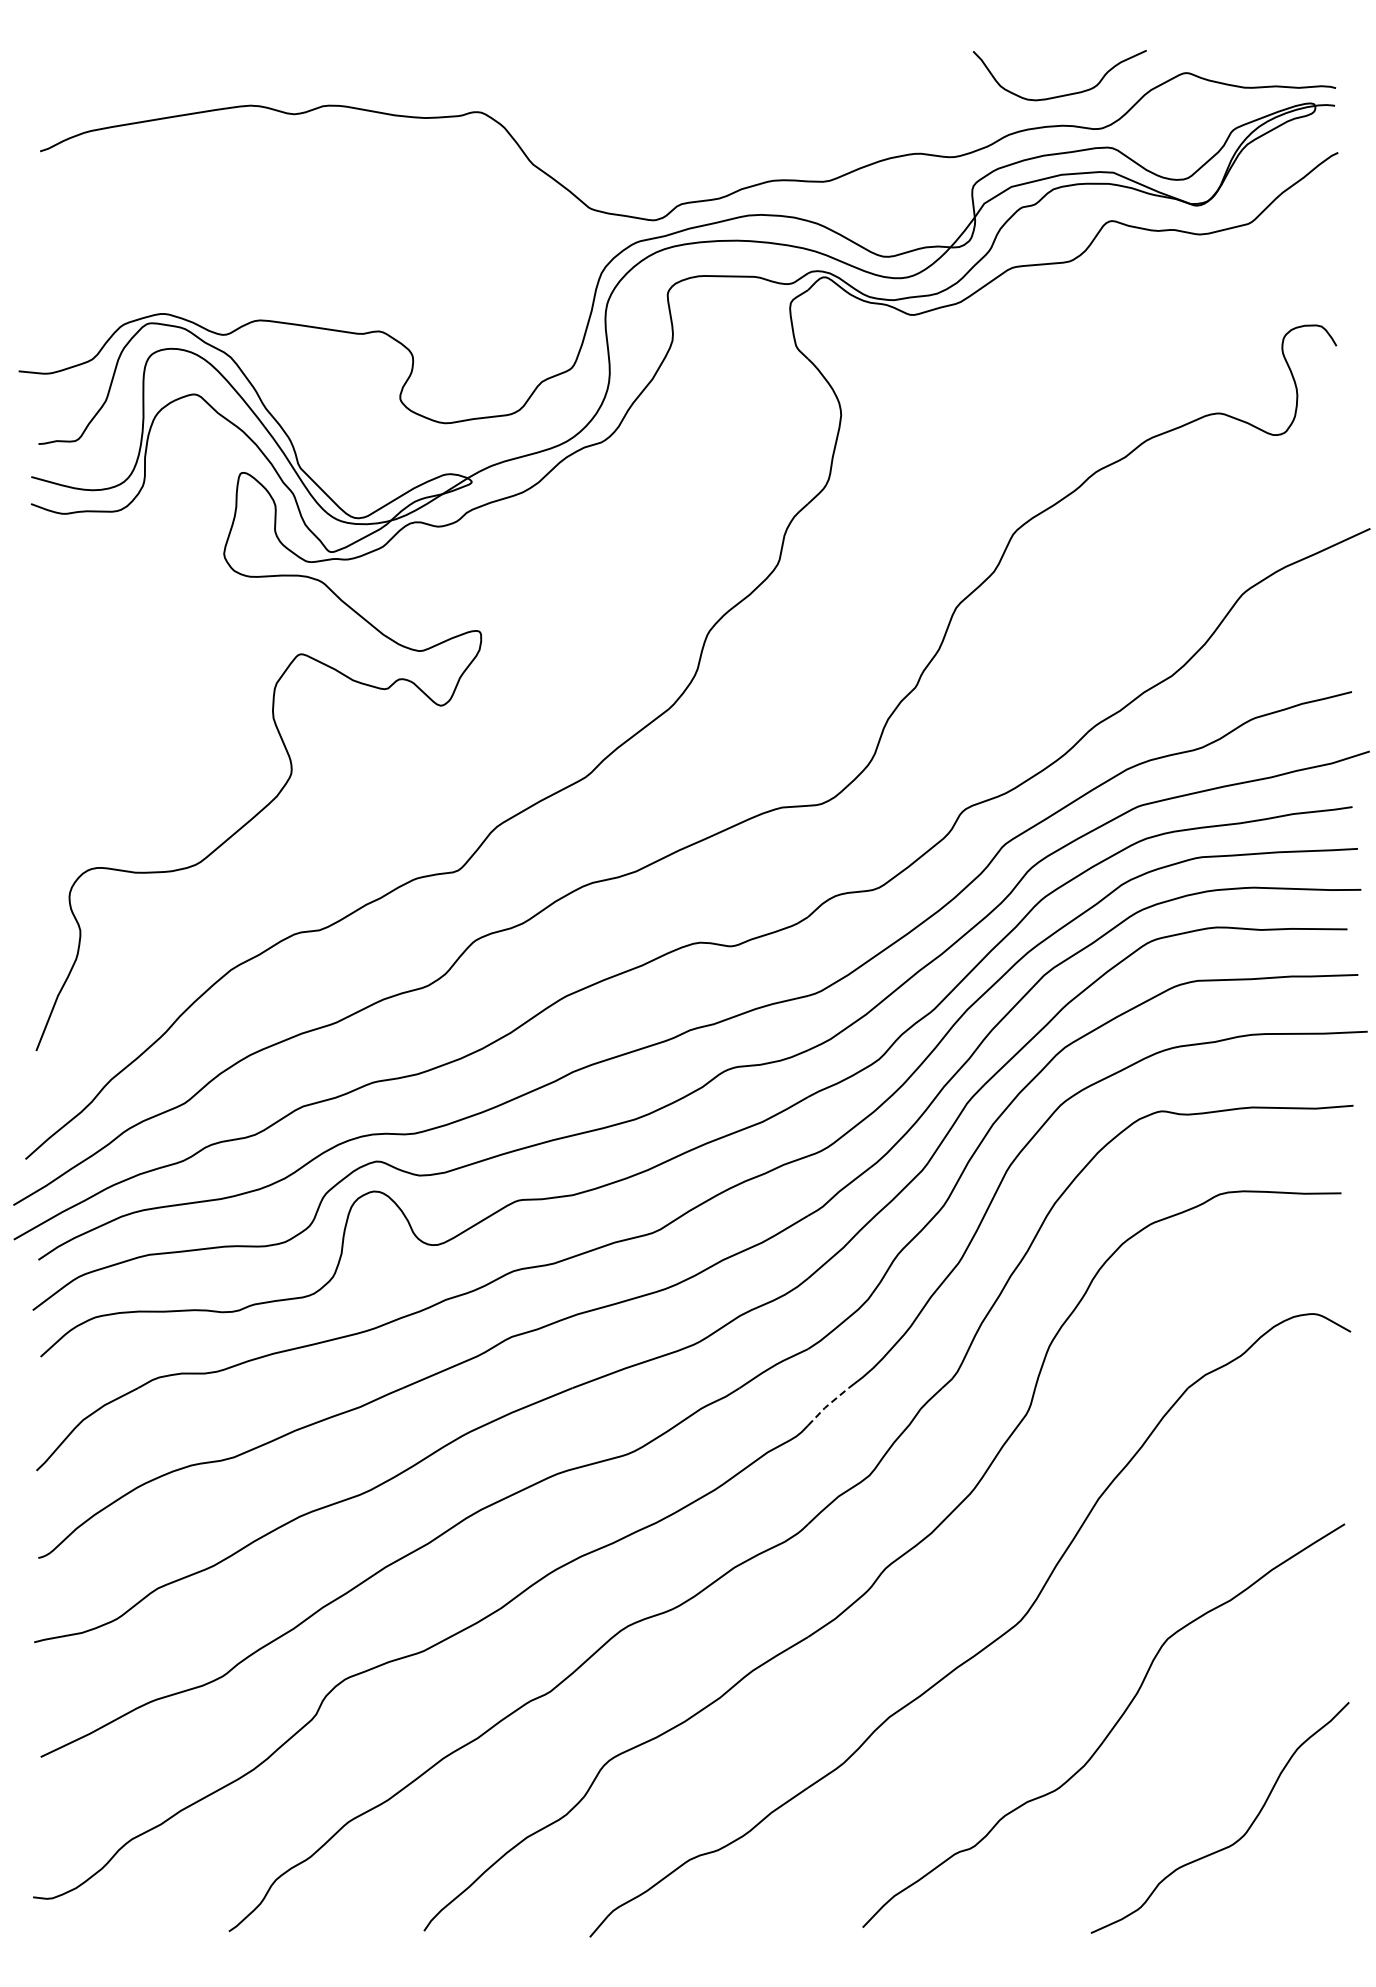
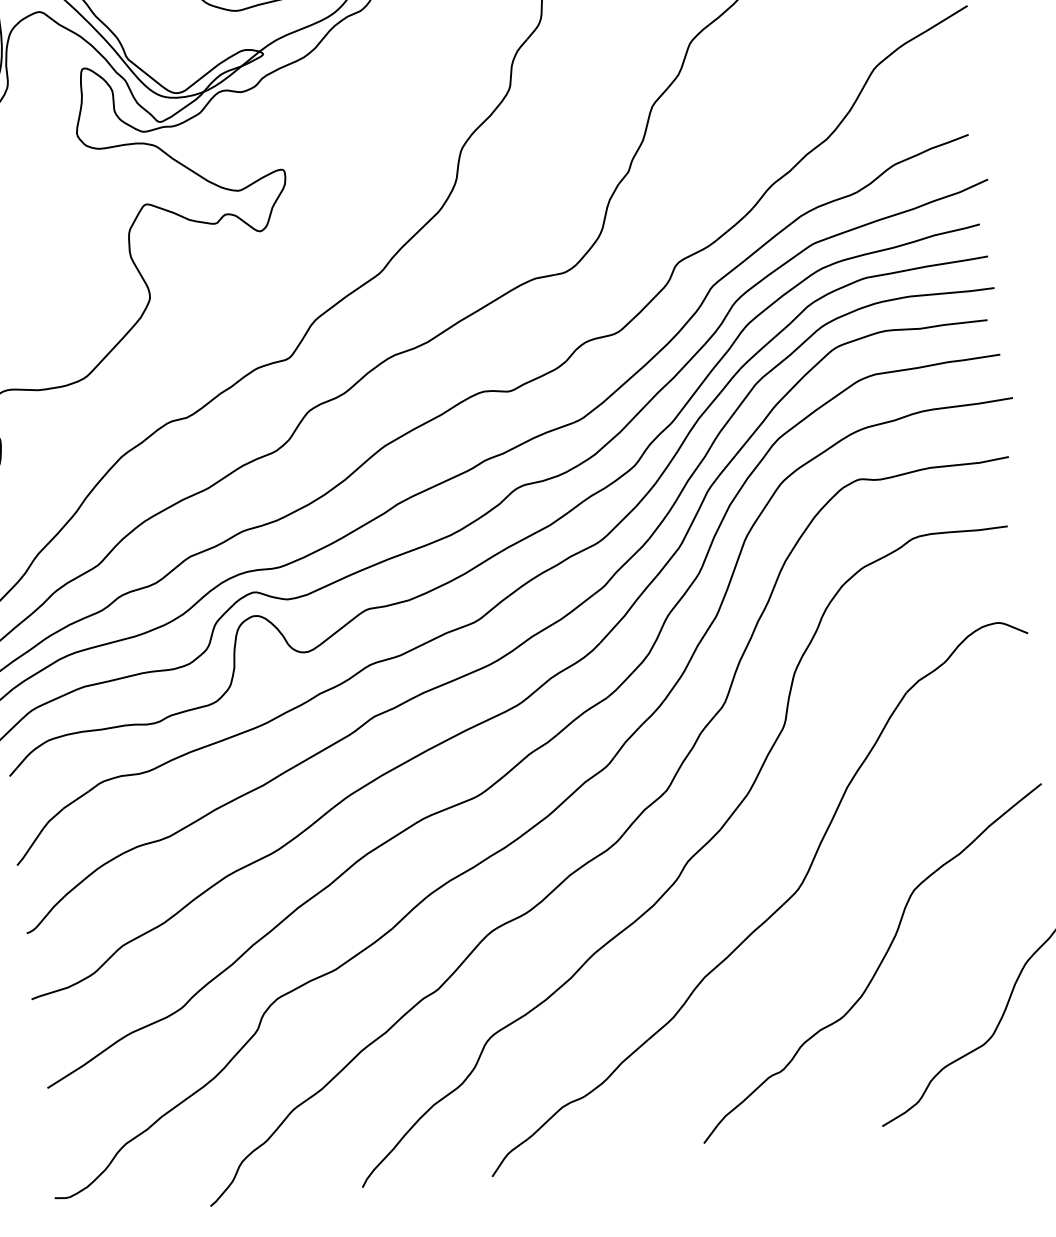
line: (827, 1406) -> (627, 740), dashed -> solid

